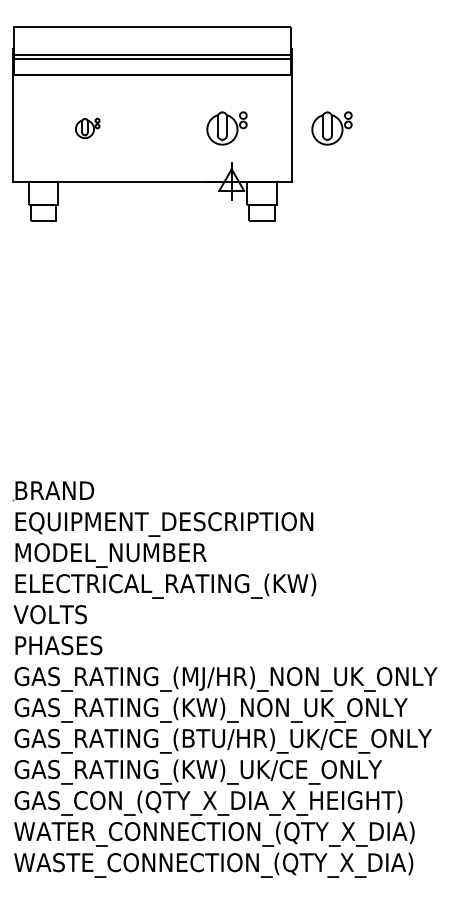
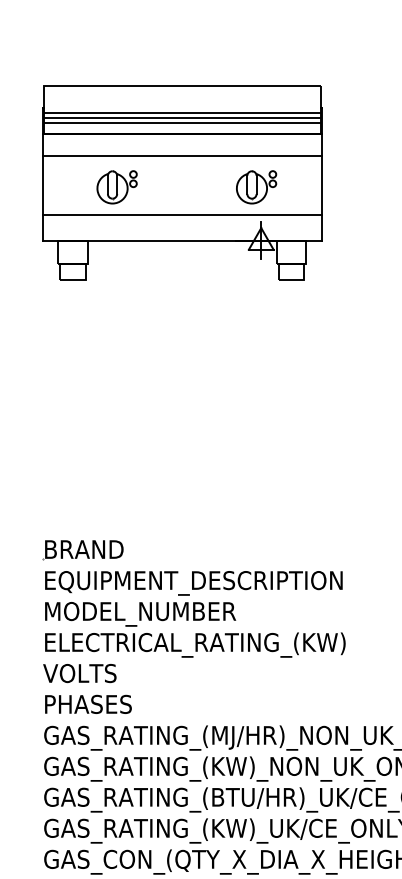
line: (152, 63) -> (182, 122), added
line: (152, 97) -> (182, 156), added
part: (87, 128) -> (117, 187), size x1.67
part: (331, 128) -> (361, 187), removed
line: (152, 156) -> (182, 215), added

